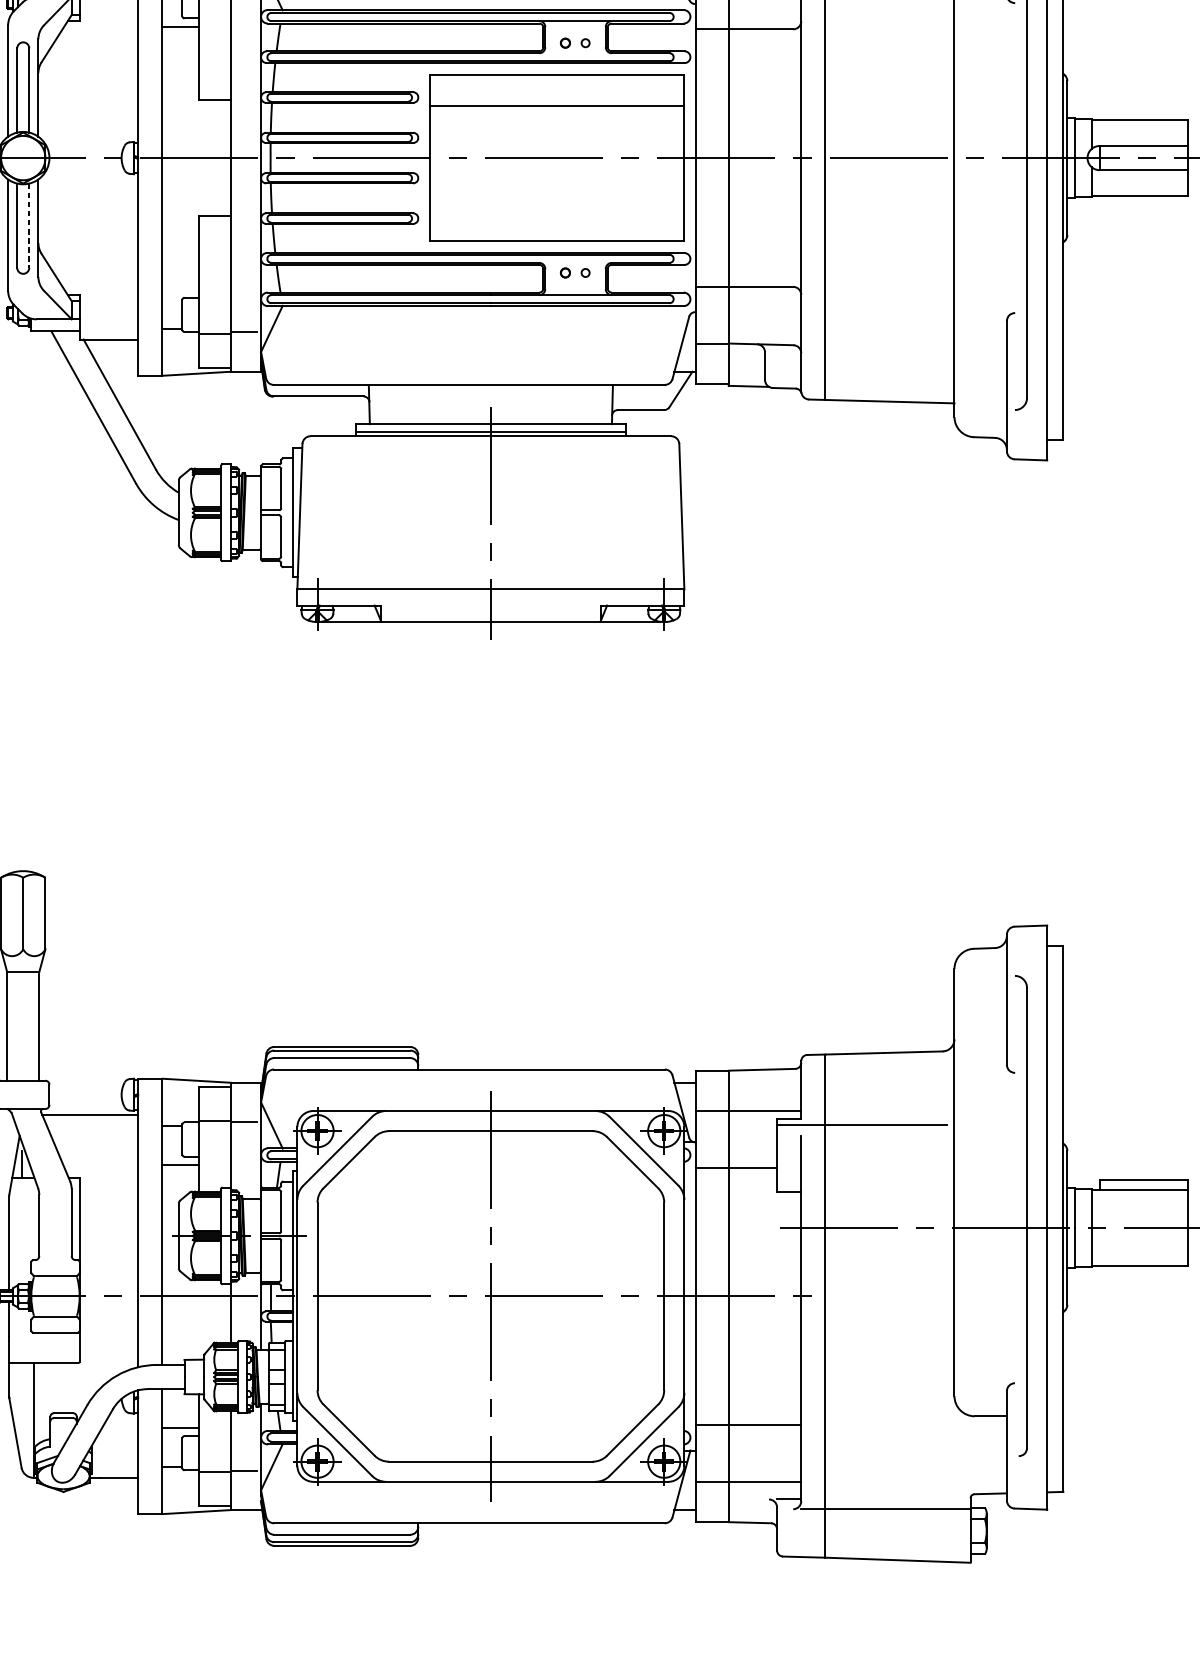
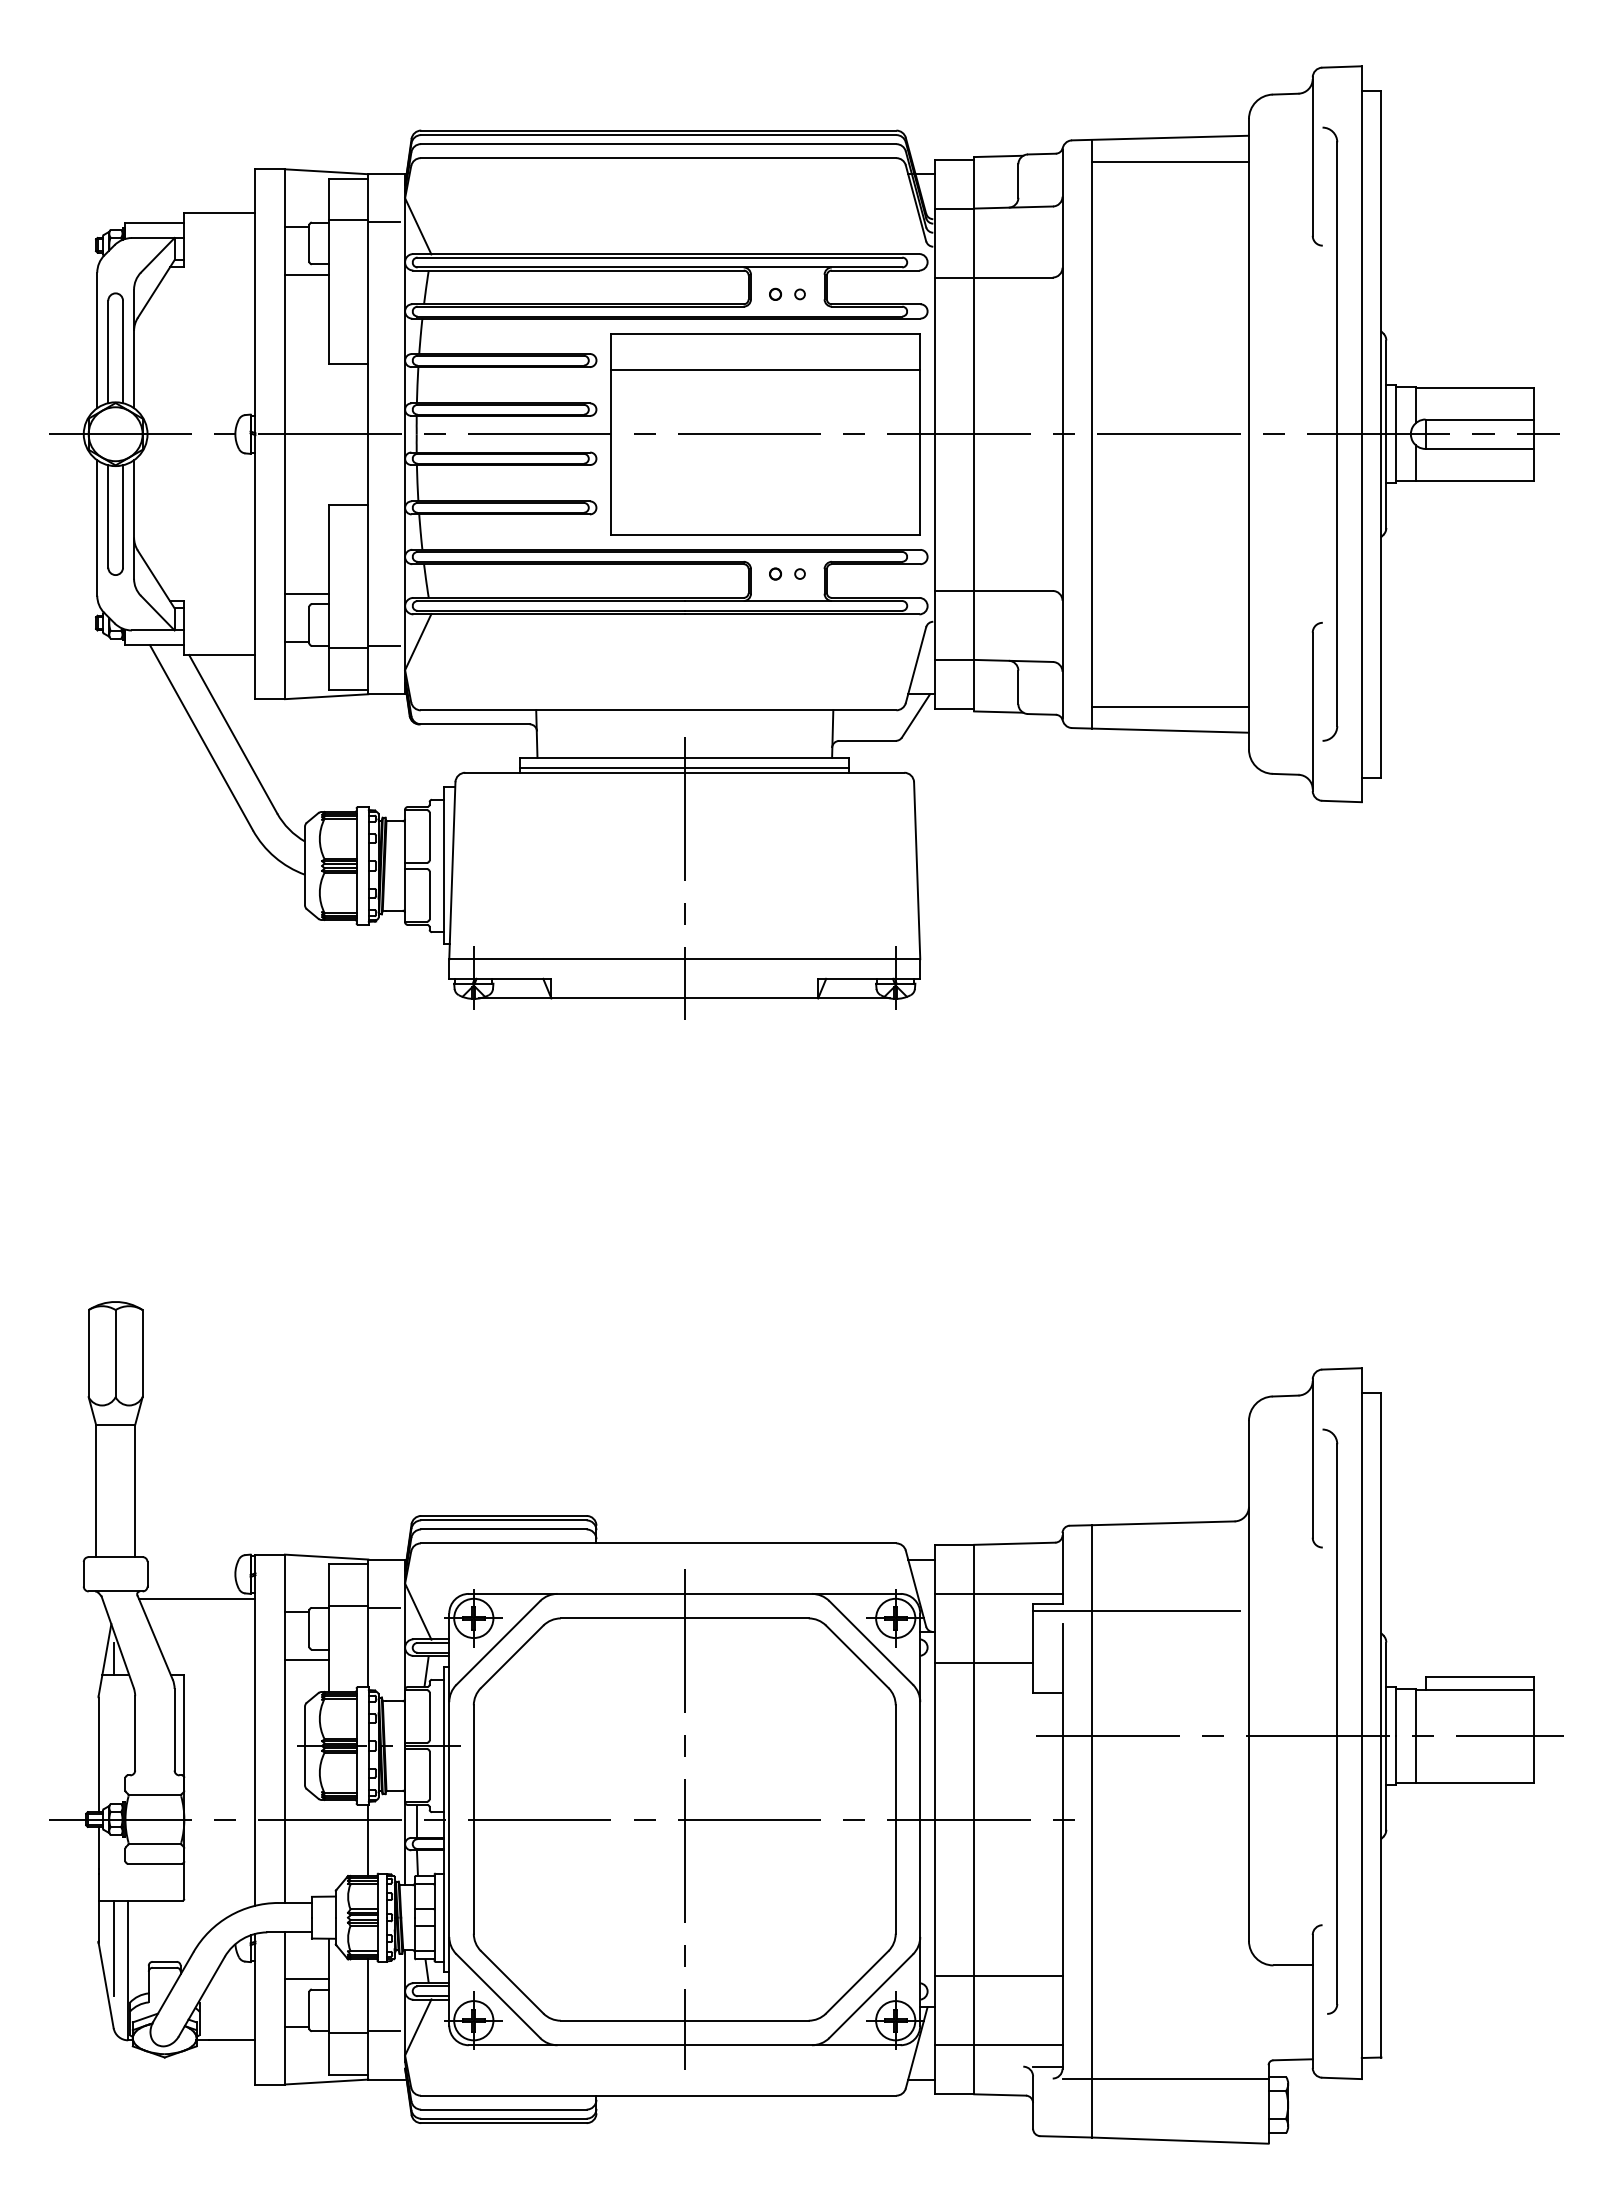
line: (29, 226) -> (123, 517), dashed -> solid
line: (180, 288) -> (306, 593), added
line: (889, 381) -> (1169, 706), added
line: (21, 1402) -> (113, 1948), added

